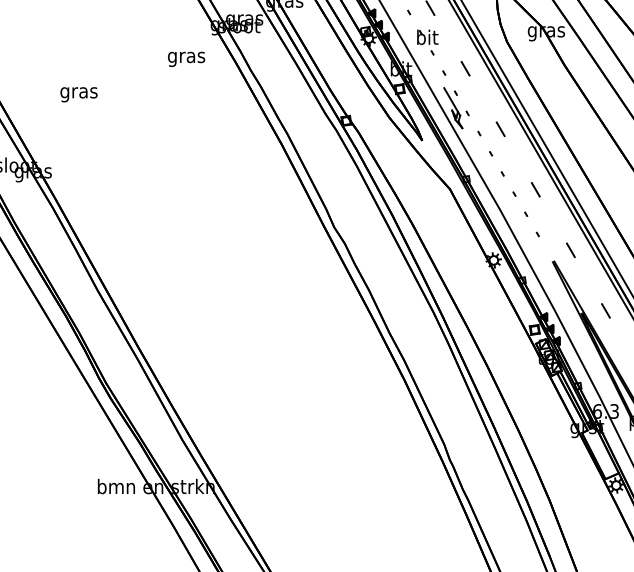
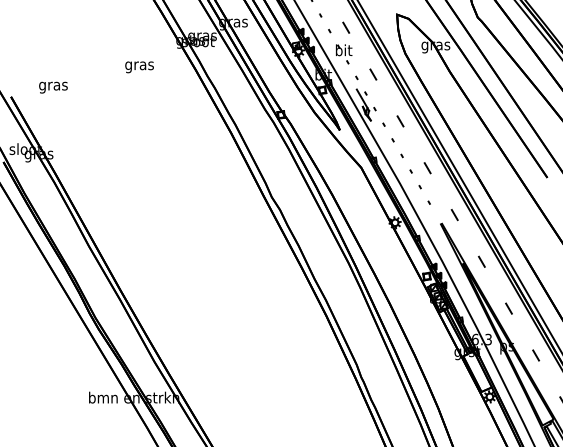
text: (186, 59) -> (139, 67), moved
text: (79, 94) -> (53, 87), moved

